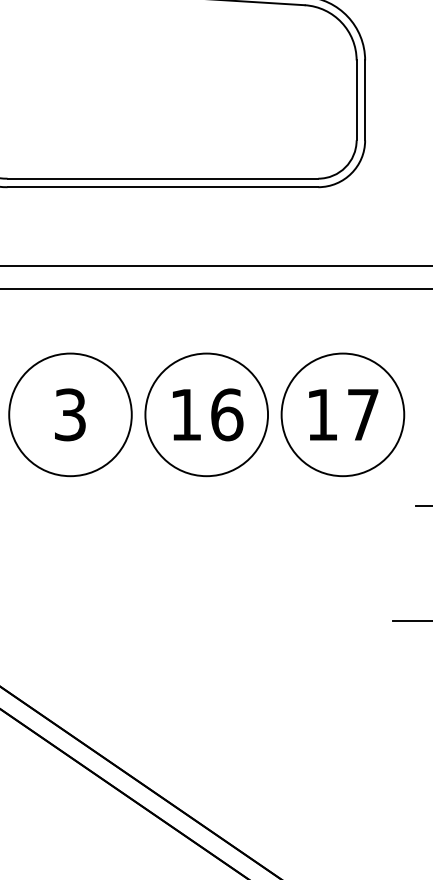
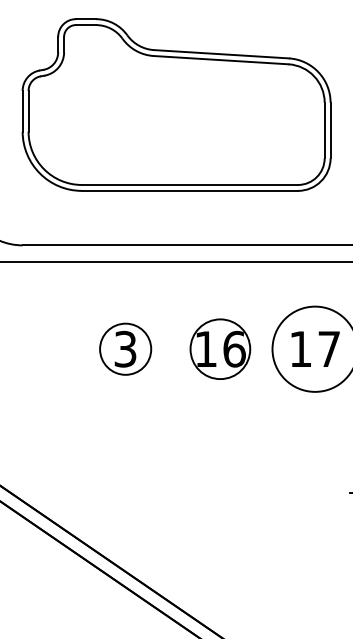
circle: (70, 413) -> (125, 348), size x0.6
circle: (206, 413) -> (220, 348), size x0.7

